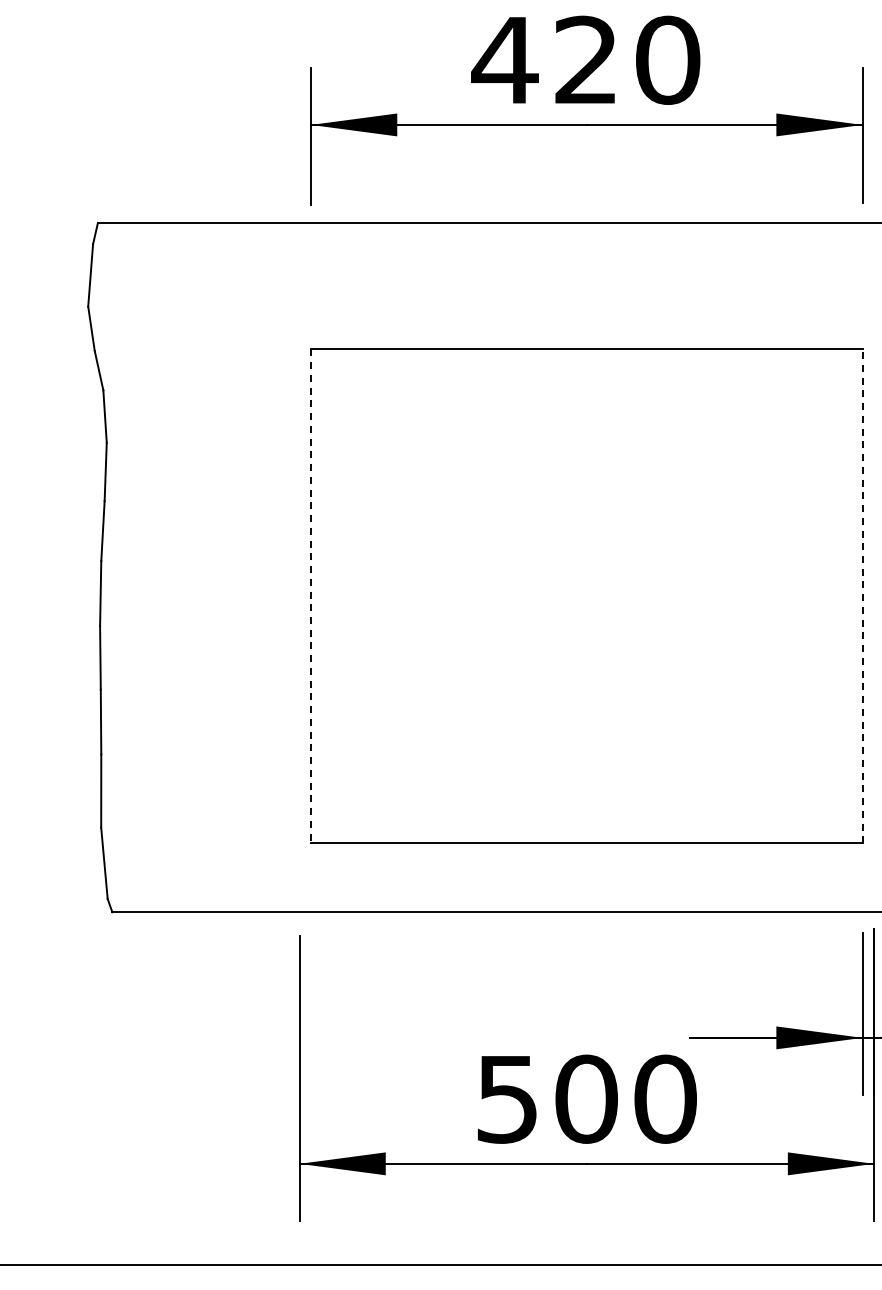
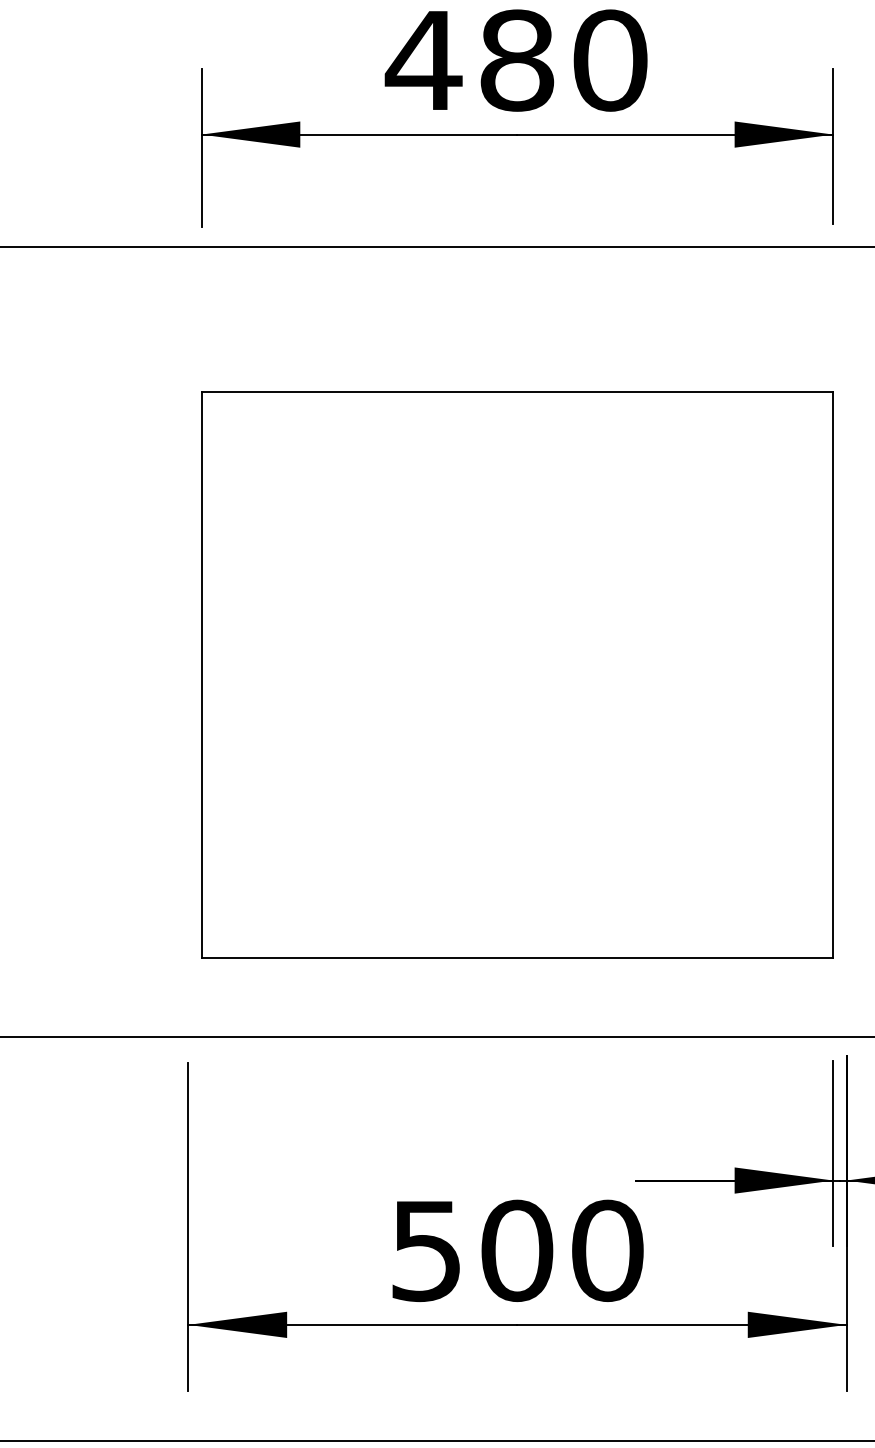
text: (586, 59) -> (517, 59), 420 -> 480
line: (311, 596) -> (202, 674), dashed -> solid
line: (862, 596) -> (833, 674), dashed -> solid

